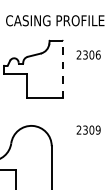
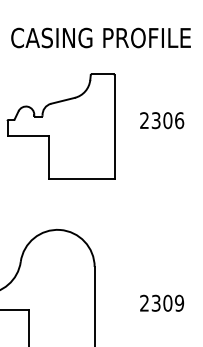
text: (88, 54) -> (161, 119), moved
line: (62, 69) -> (114, 126), dashed -> solid
text: (88, 129) -> (161, 302), moved

